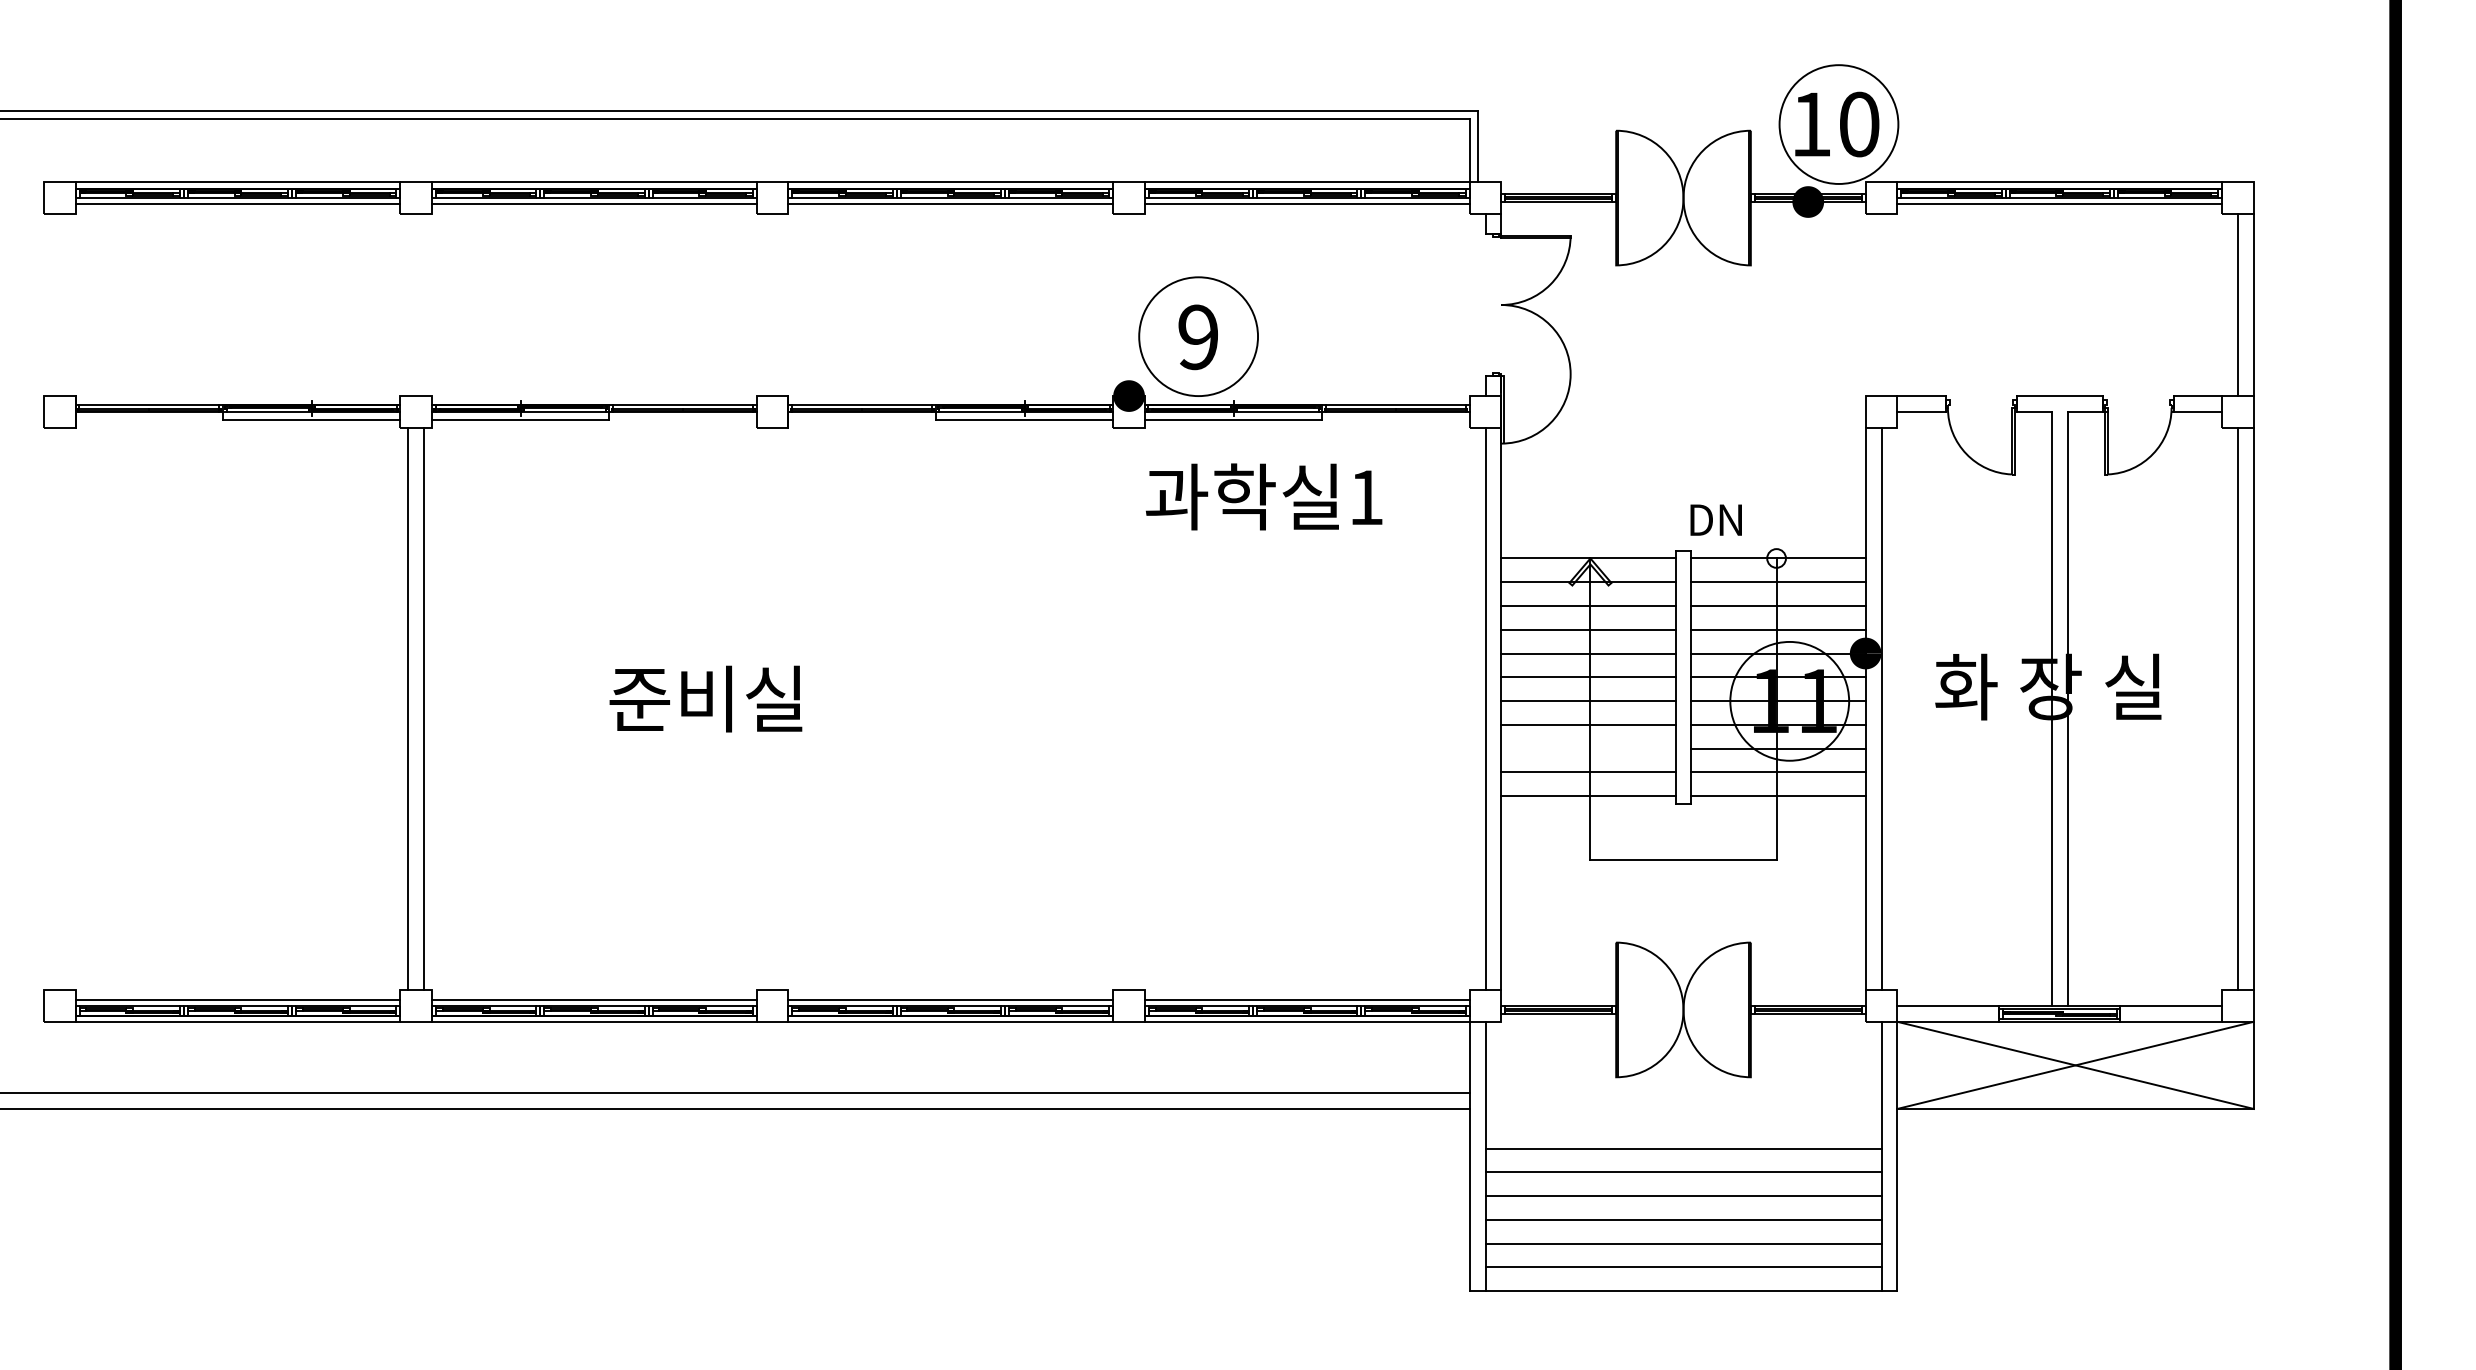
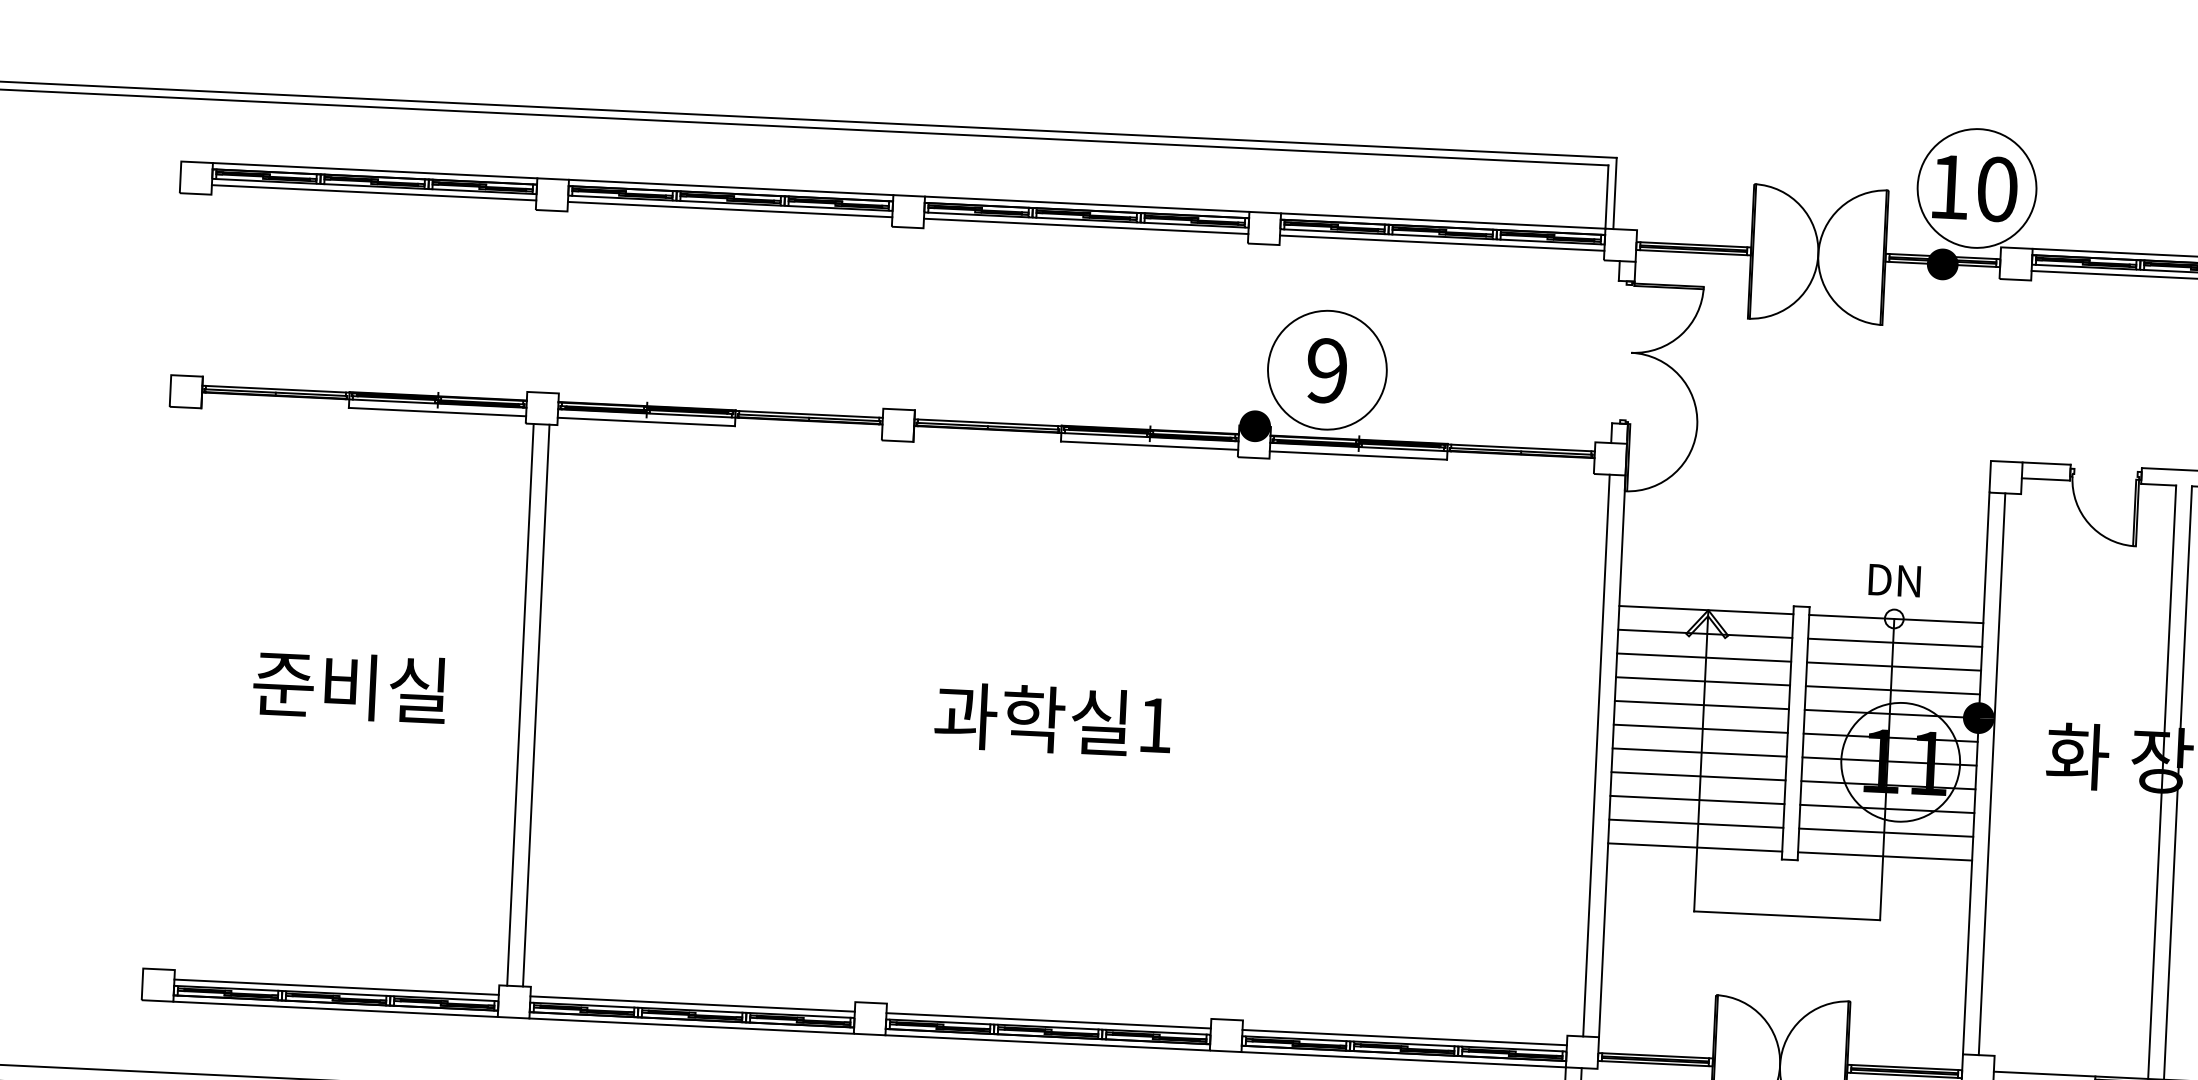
text: (1264, 496) -> (1053, 719), moved
text: (1715, 519) -> (1894, 579), moved
text: (705, 698) -> (349, 686), moved
line: (1588, 748) -> (1697, 799), added

